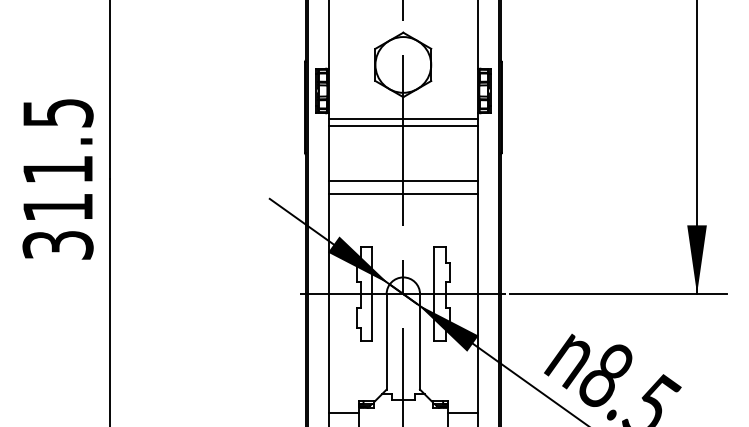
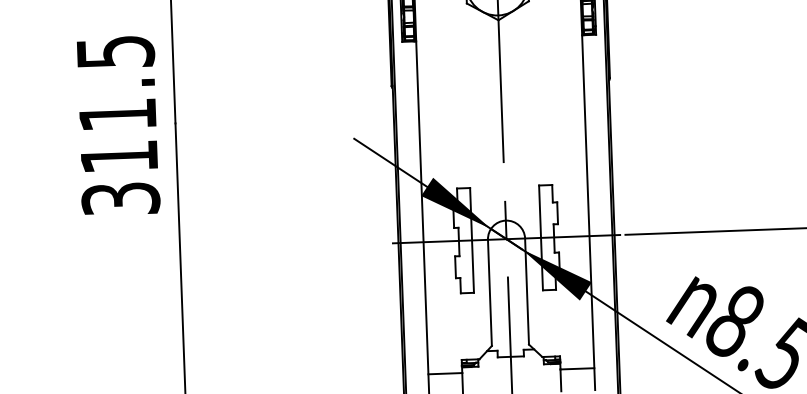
line: (403, 118) -> (499, 44), removed
line: (403, 125) -> (499, 51), removed
line: (403, 180) -> (502, 112), removed
line: (403, 194) -> (502, 128), removed

